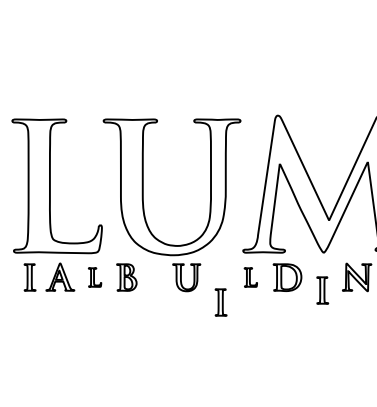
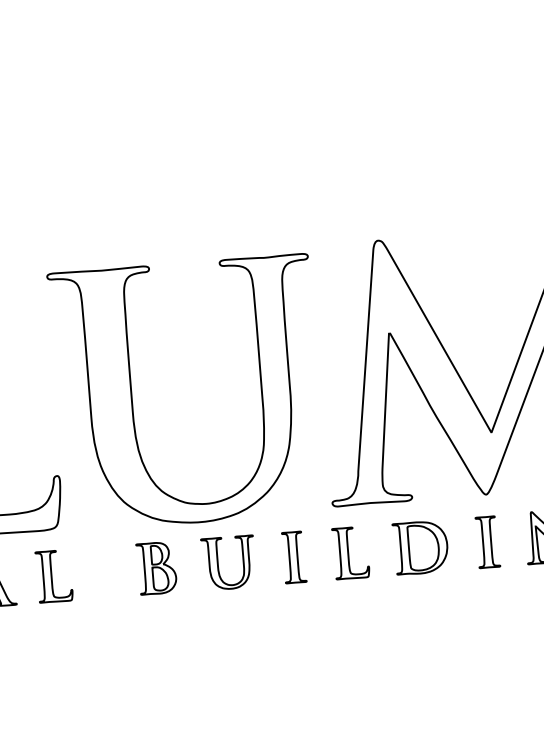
part: (94, 277) -> (53, 576), size x1.43
part: (126, 277) -> (156, 568), moved
part: (250, 277) -> (350, 552), size x1.43
part: (322, 290) -> (487, 542), moved
part: (220, 302) -> (293, 557), moved

